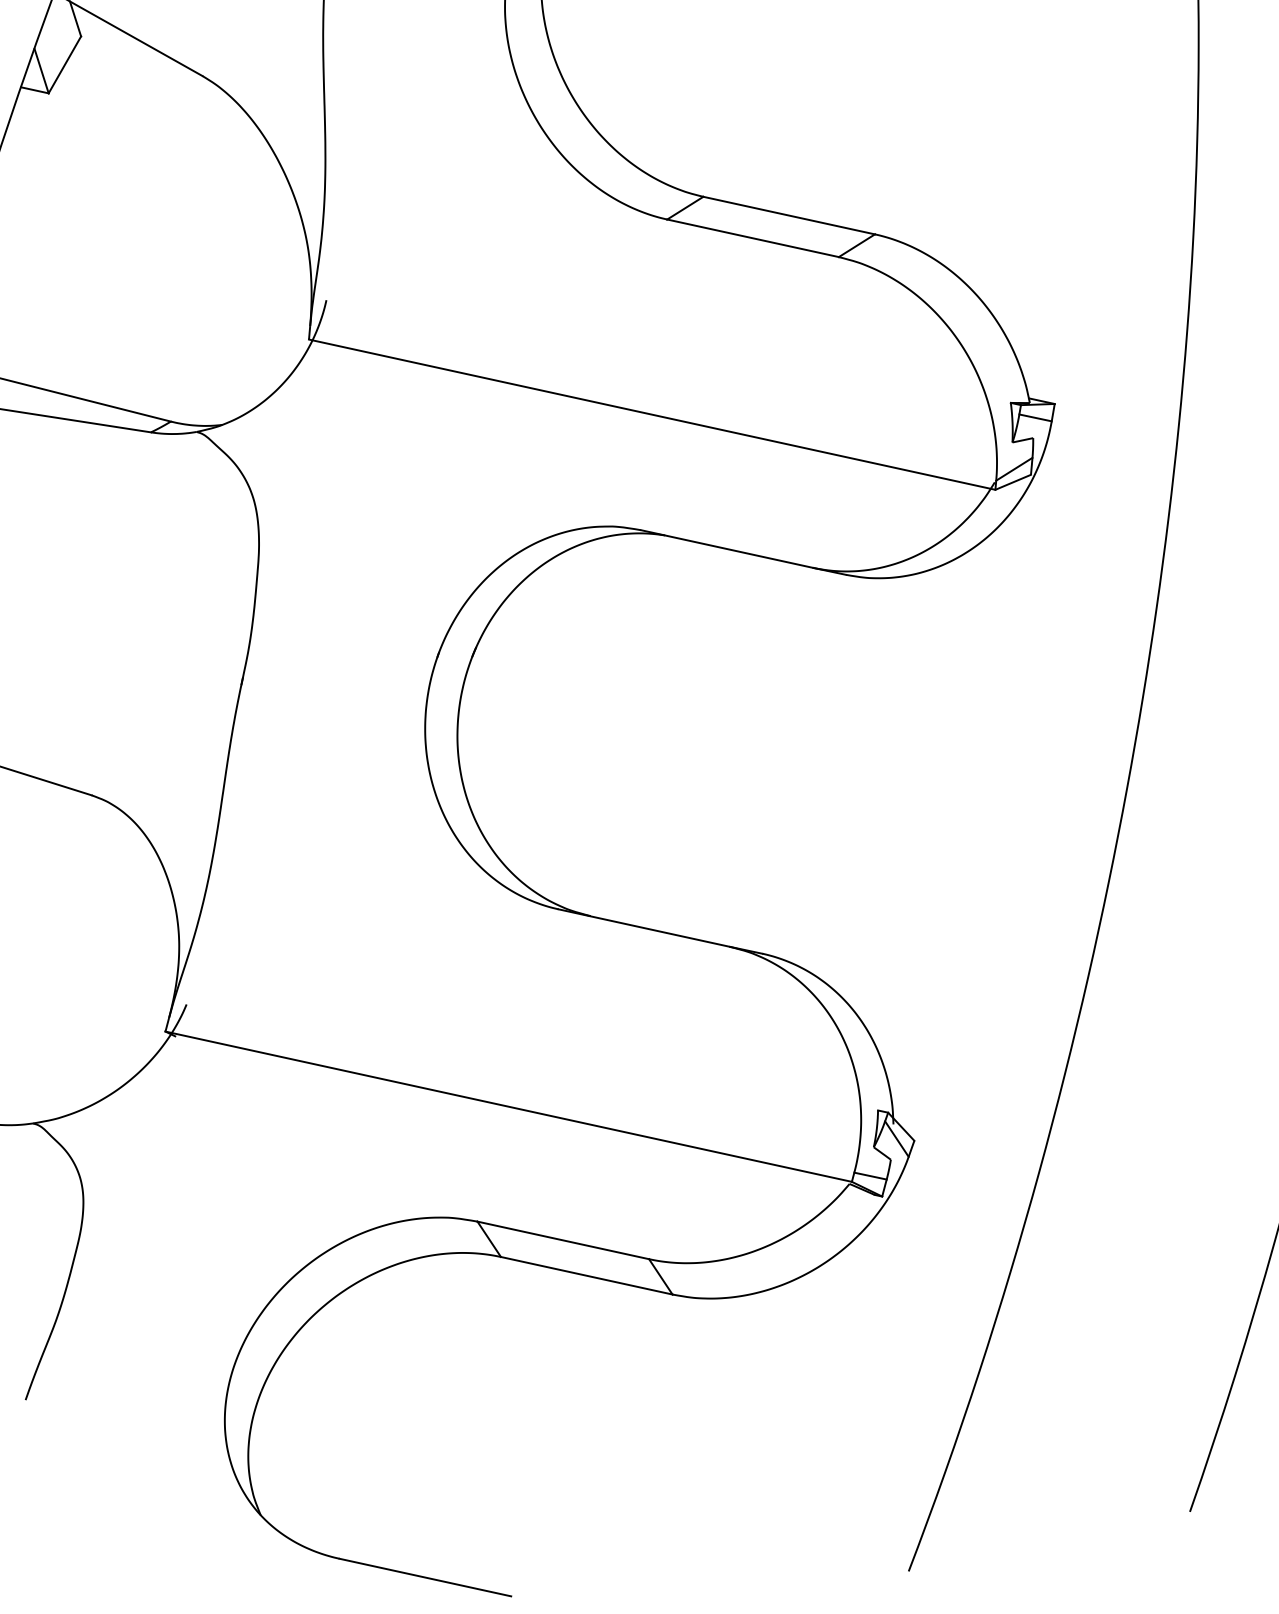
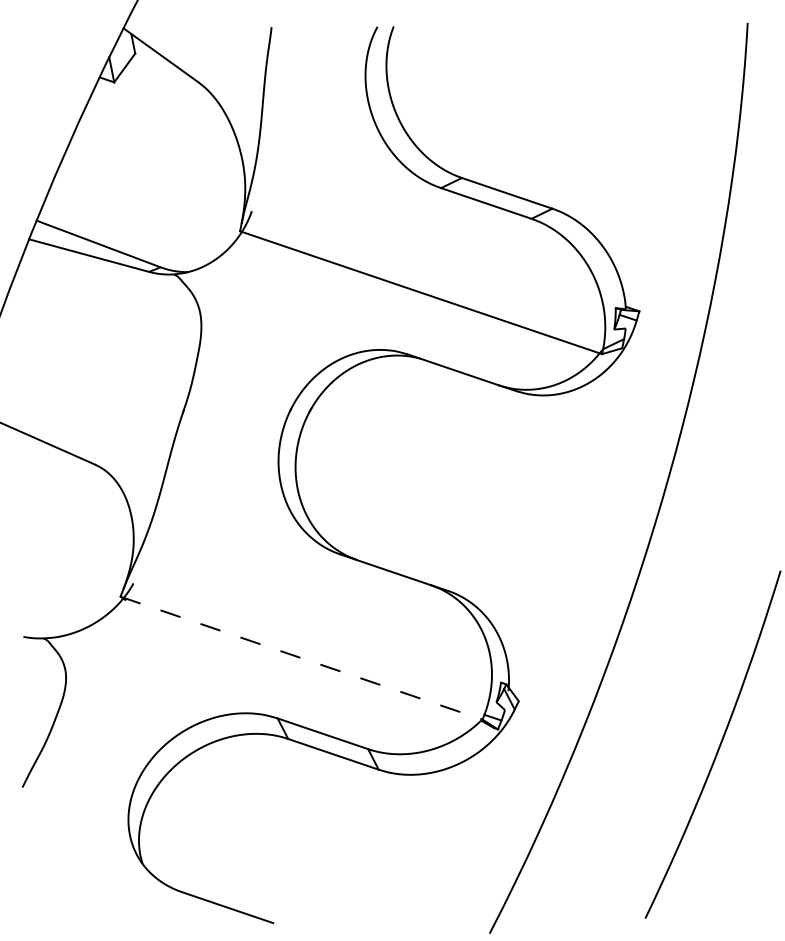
line: (508, 1107) -> (301, 658), solid -> dashed

